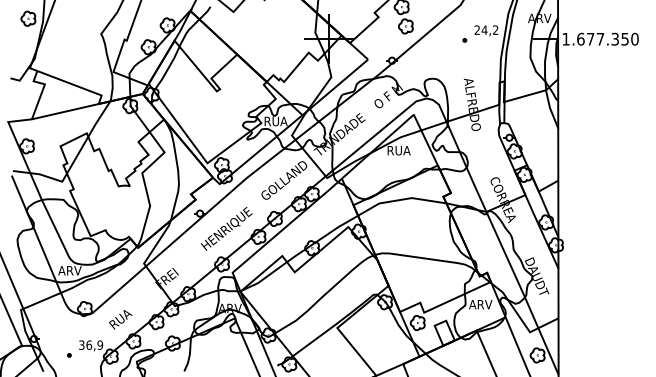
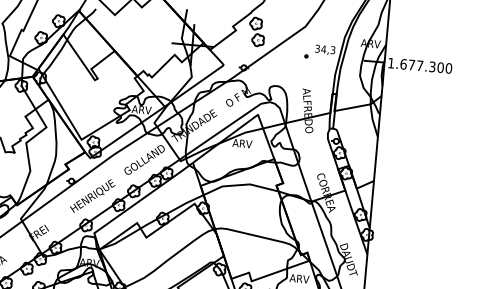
text: (486, 29) -> (325, 48), 24,2 -> 34,3
text: (624, 38) -> (440, 67), 1.677.350 -> 1.677.300
text: (275, 121) -> (141, 109), RUA -> ARV
text: (398, 150) -> (242, 143), RUA -> ARV

